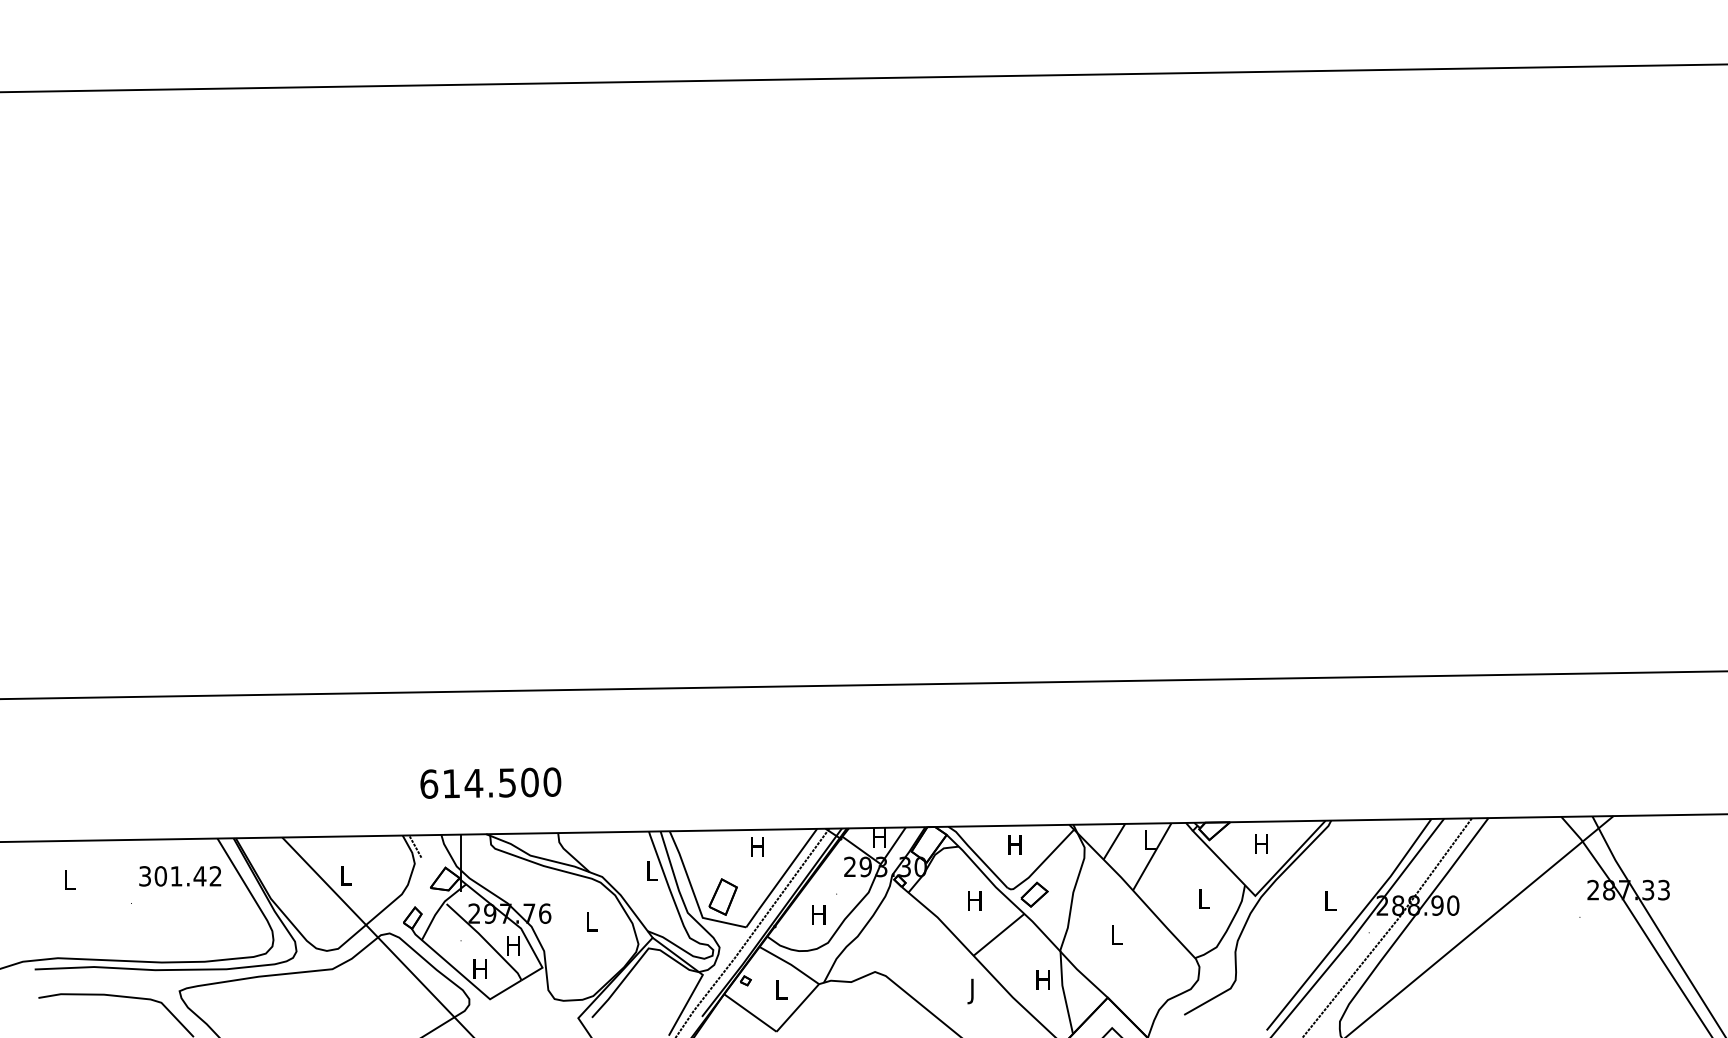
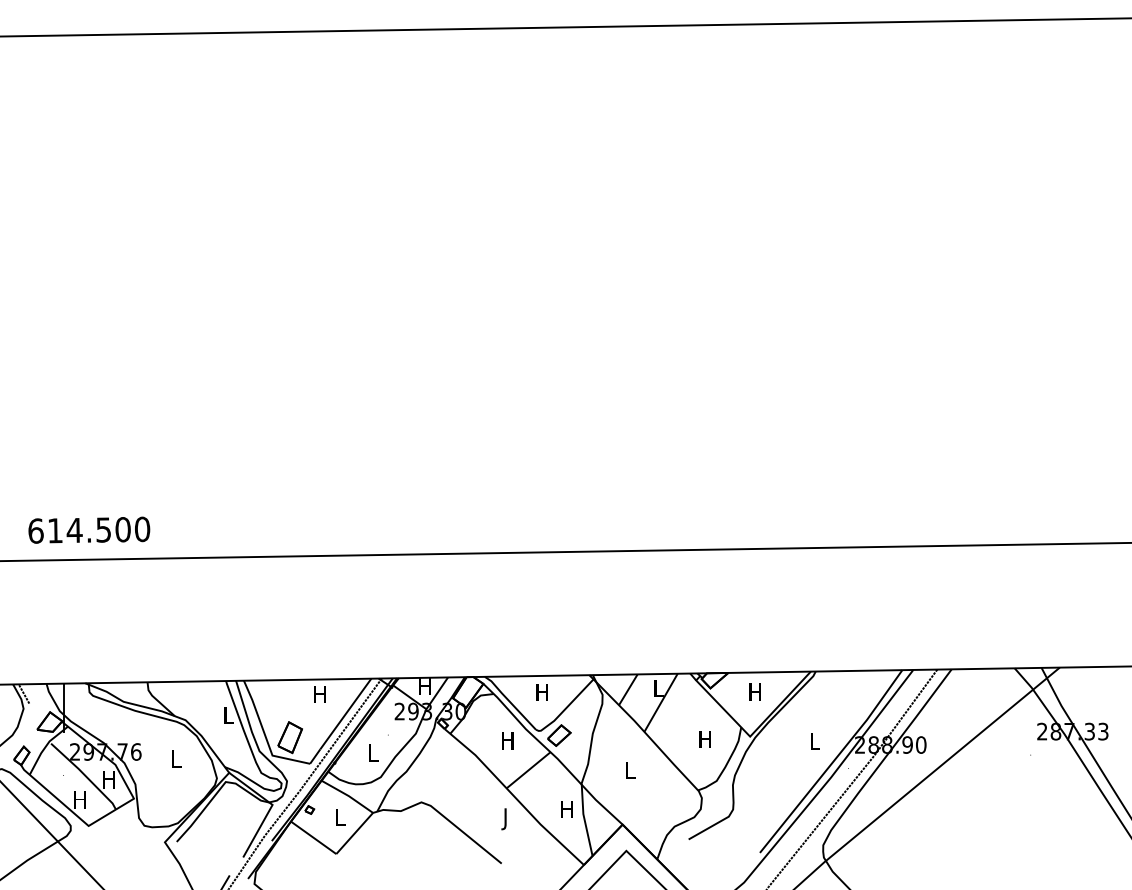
text: (490, 782) -> (89, 529), moved
text: (1203, 898) -> (705, 738), L -> H
text: (818, 914) -> (372, 752), H -> L

